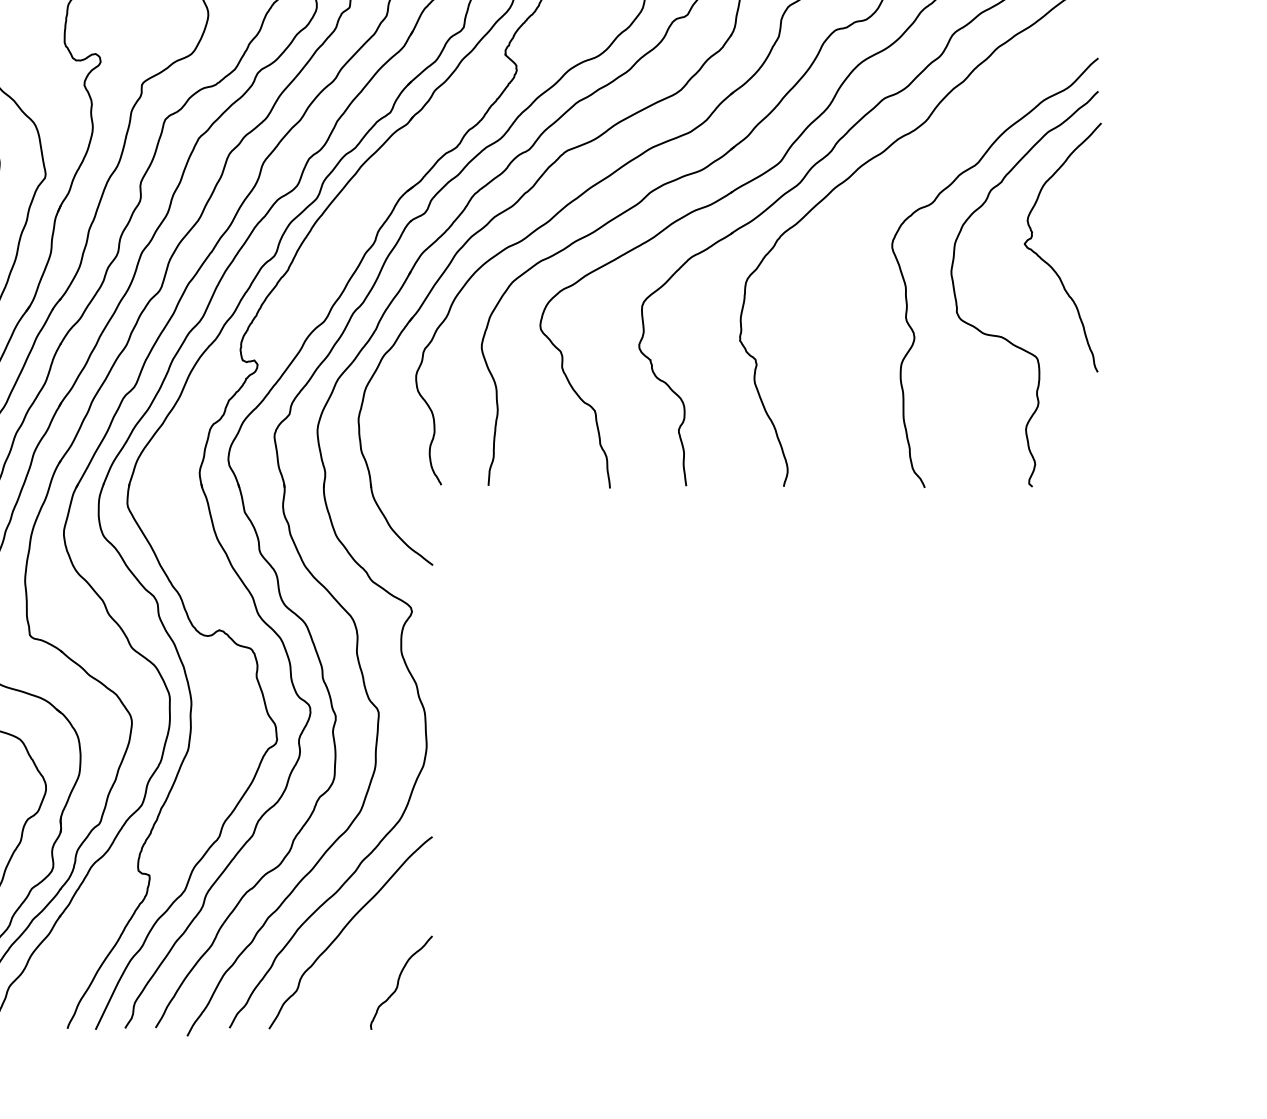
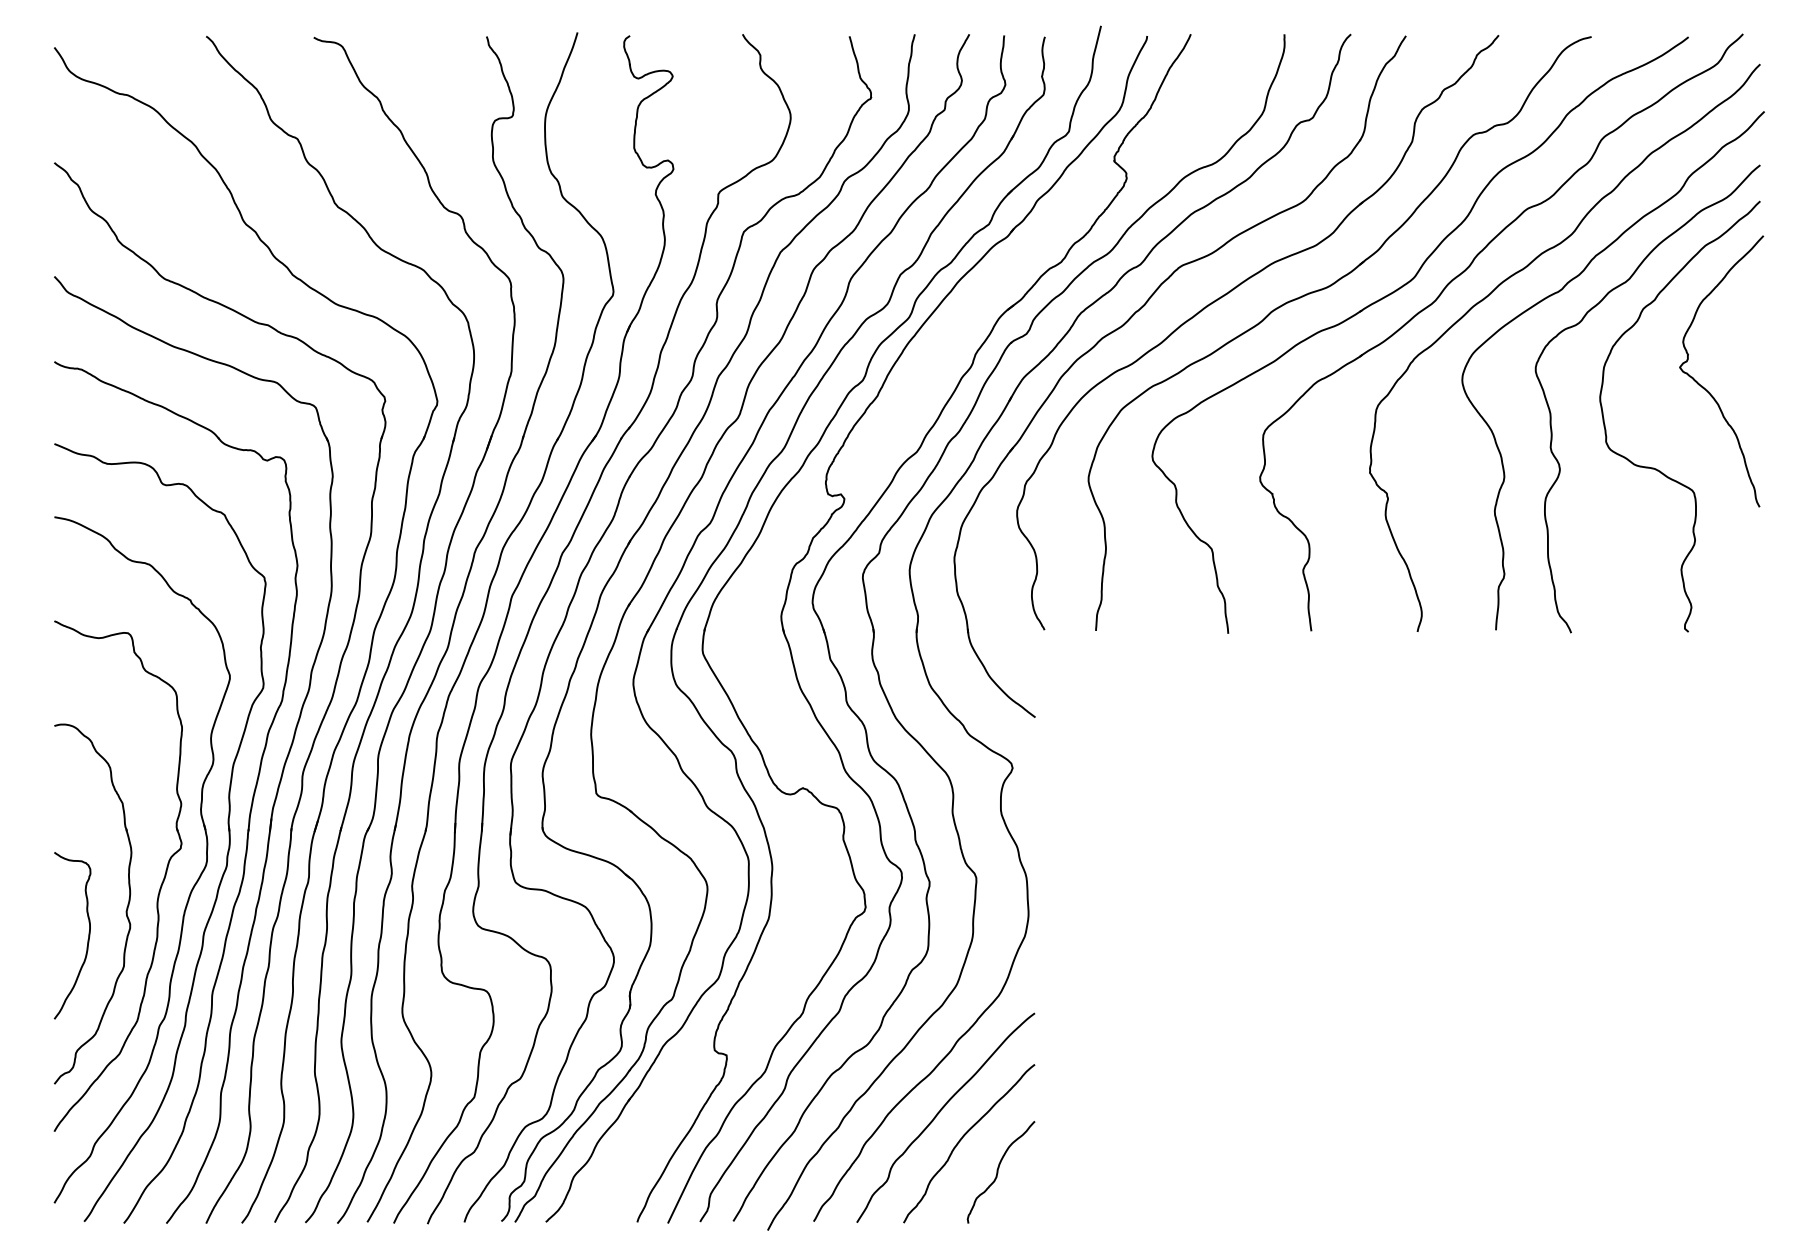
curve: (914, 175) -> (1559, 292), added
curve: (366, 952) -> (962, 1139), added

